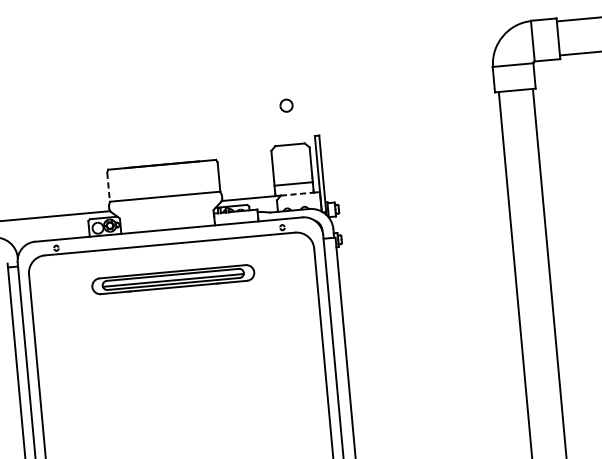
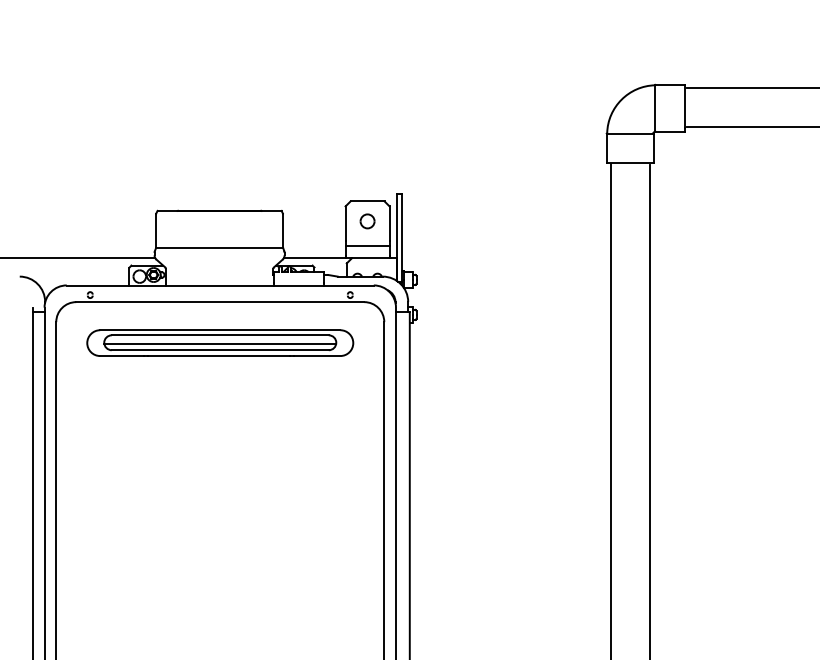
part: (286, 105) -> (367, 221), moved
line: (108, 187) -> (156, 231), dashed -> solid
line: (298, 194) -> (371, 258), dashed -> solid
part: (173, 279) -> (220, 342), size x1.43

